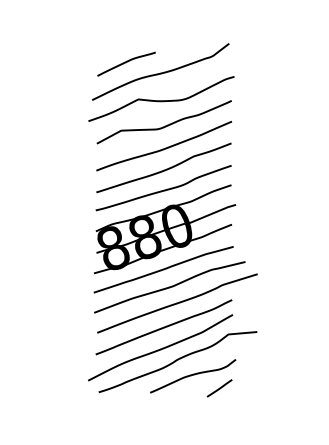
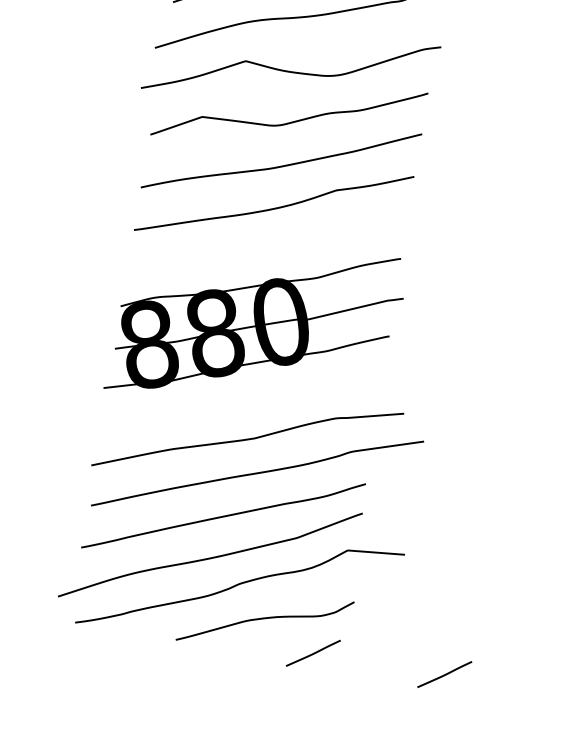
curve: (163, 189) -> (266, 245), removed
curve: (163, 269) -> (240, 402), removed
line: (286, 388) -> (444, 674), added

